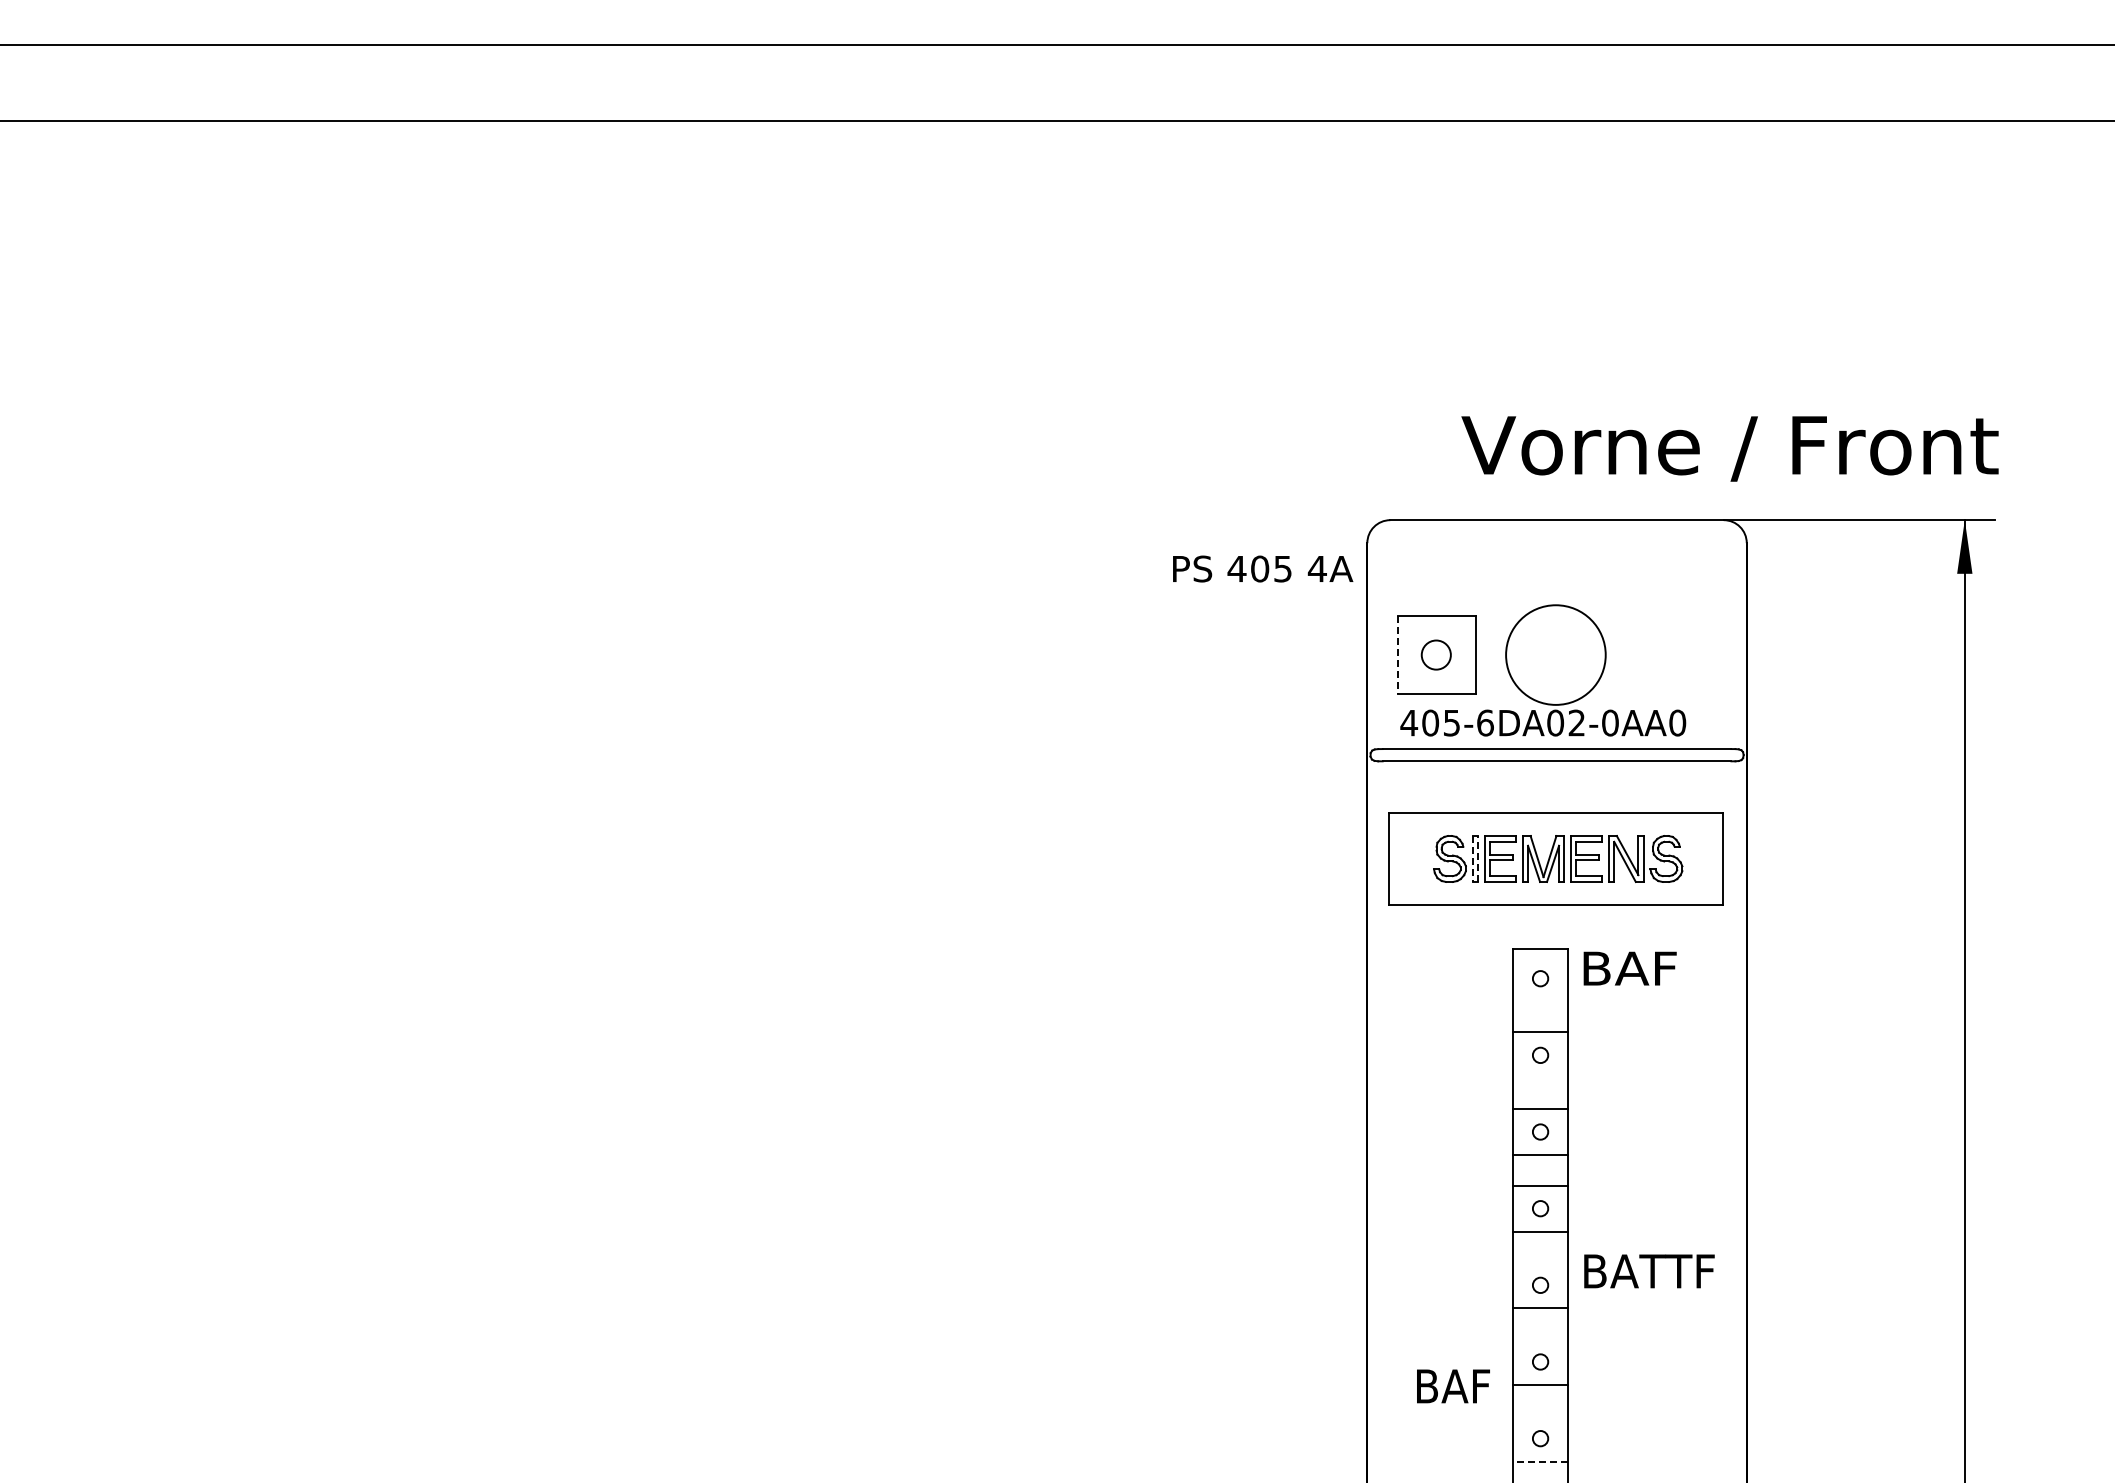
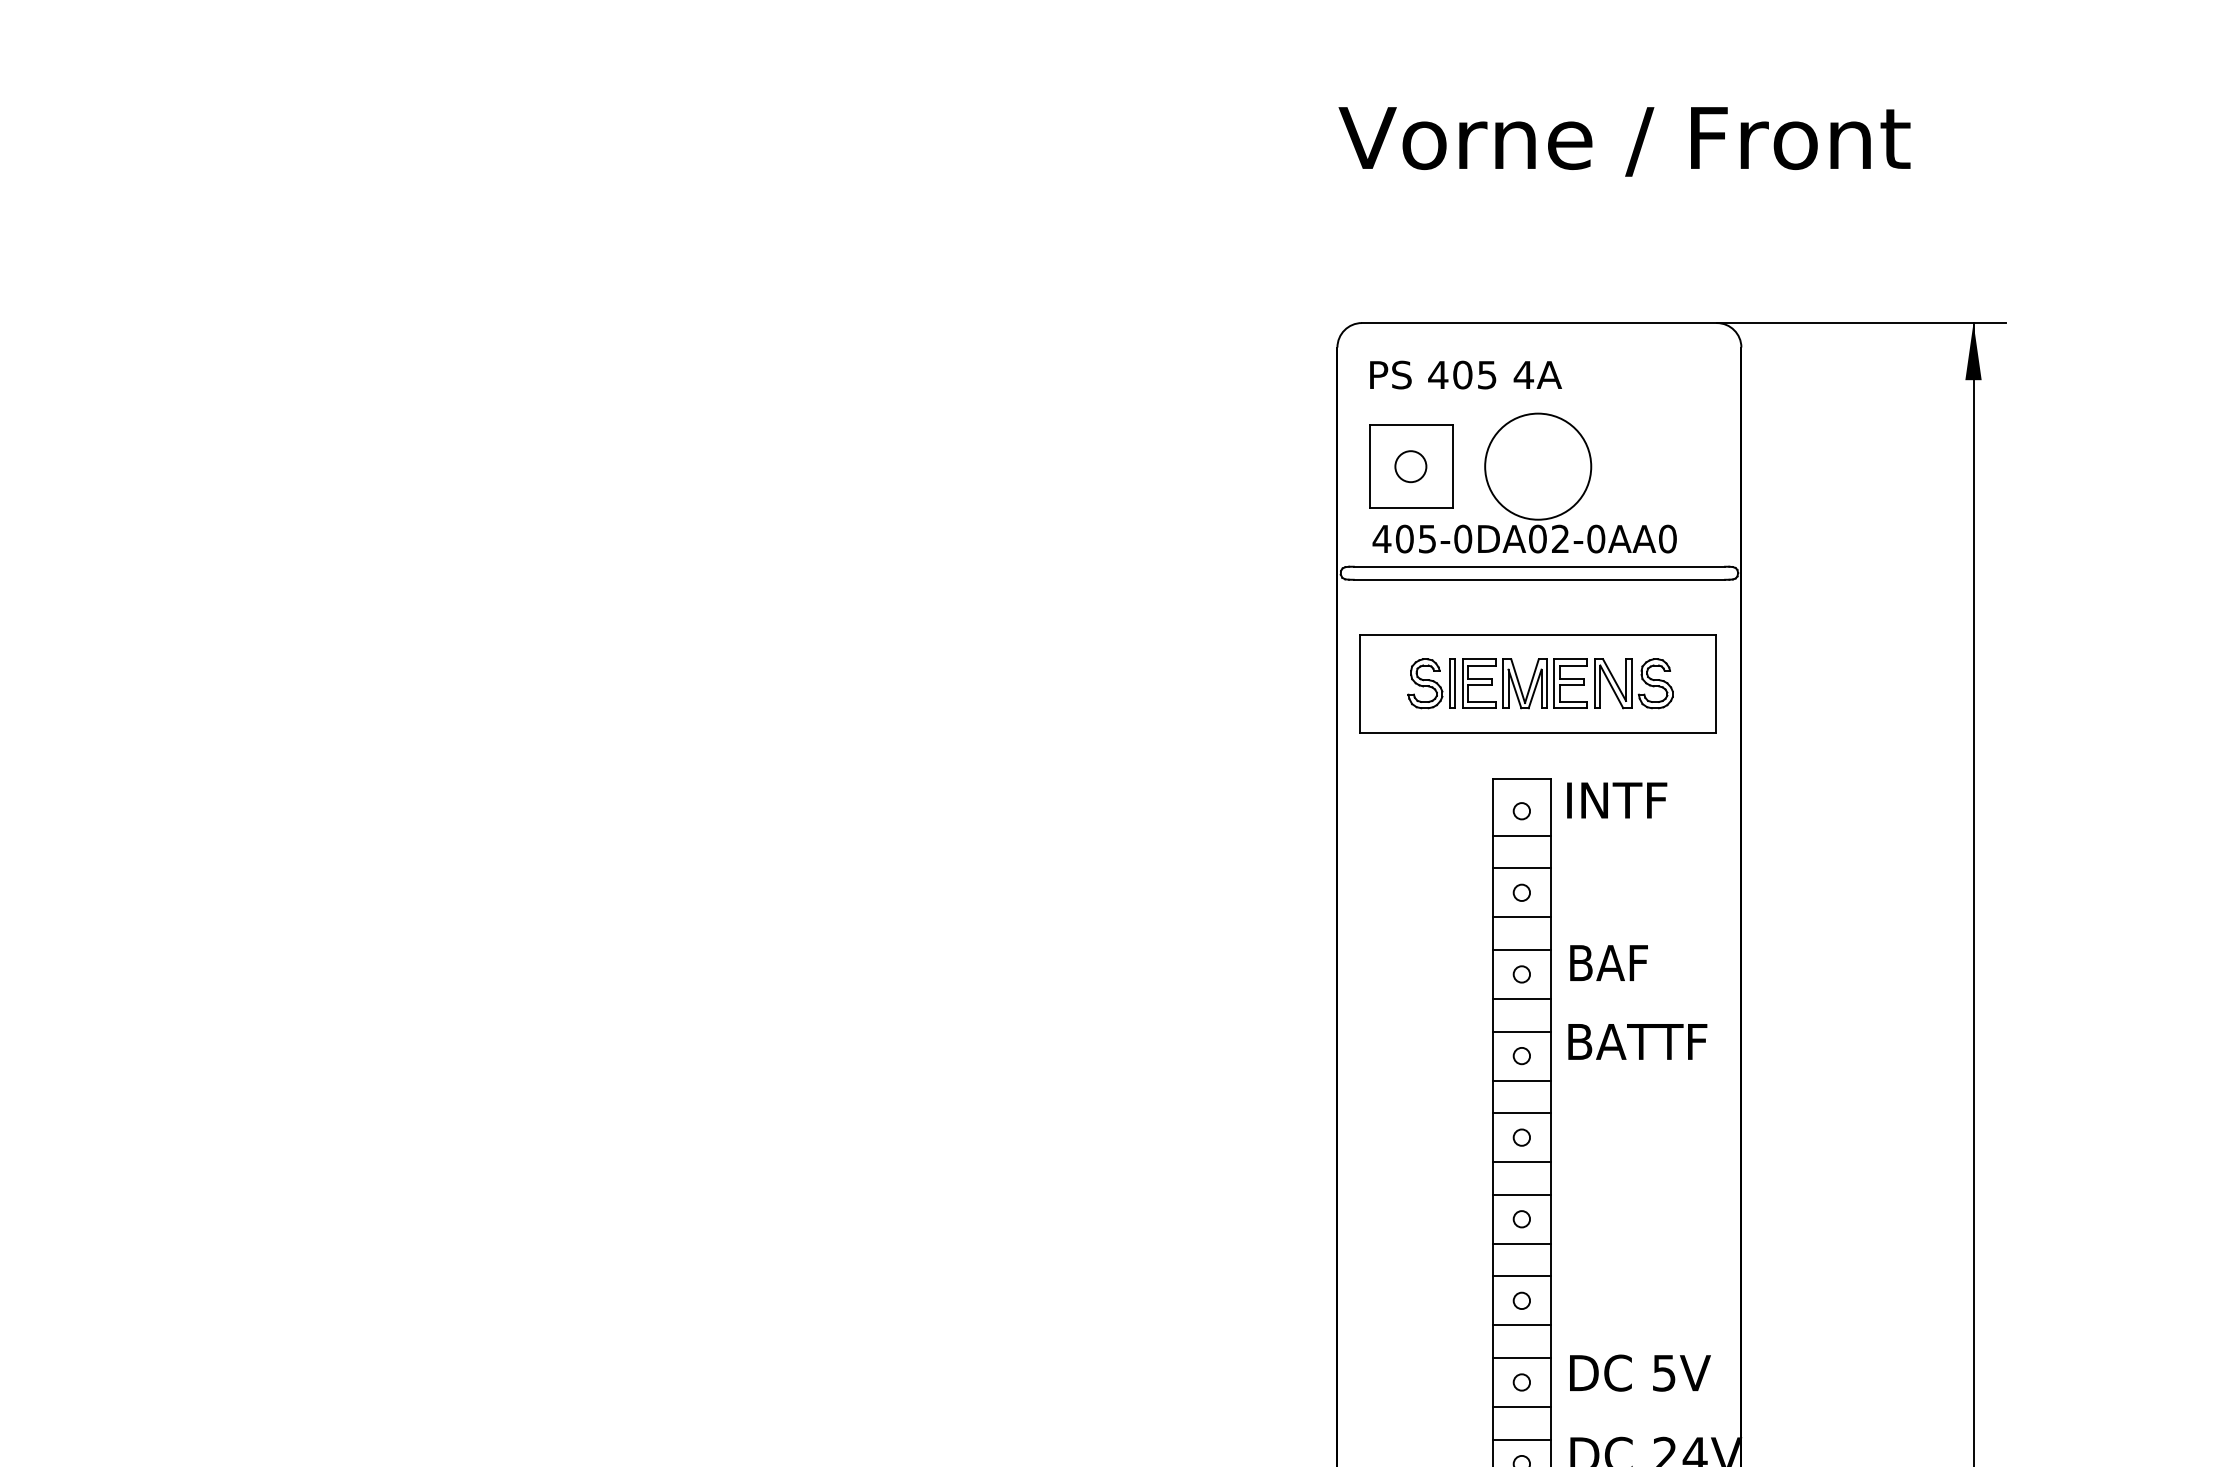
text: (1729, 448) -> (1624, 141), moved
text: (1263, 568) -> (1466, 374), moved
line: (1398, 655) -> (1370, 467), dashed -> solid
text: (1485, 722) -> (1463, 538), 405-6DA02-0AA0 -> 405-0DA02-0AA0
line: (1472, 858) -> (1449, 683), dashed -> solid
line: (1478, 858) -> (1455, 683), dashed -> solid
text: (1630, 968) -> (1617, 800), BAF -> INTF
line: (1540, 1001) -> (1521, 835), added
line: (1540, 1078) -> (1521, 917), added
line: (1540, 1262) -> (1521, 1113), added
text: (1649, 1271) -> (1637, 1042), moved
line: (1540, 1339) -> (1521, 1195), added
text: (1453, 1386) -> (1609, 963), moved
line: (1540, 1415) -> (1521, 1276), added
line: (1540, 1461) -> (1521, 1325), dashed -> solid

